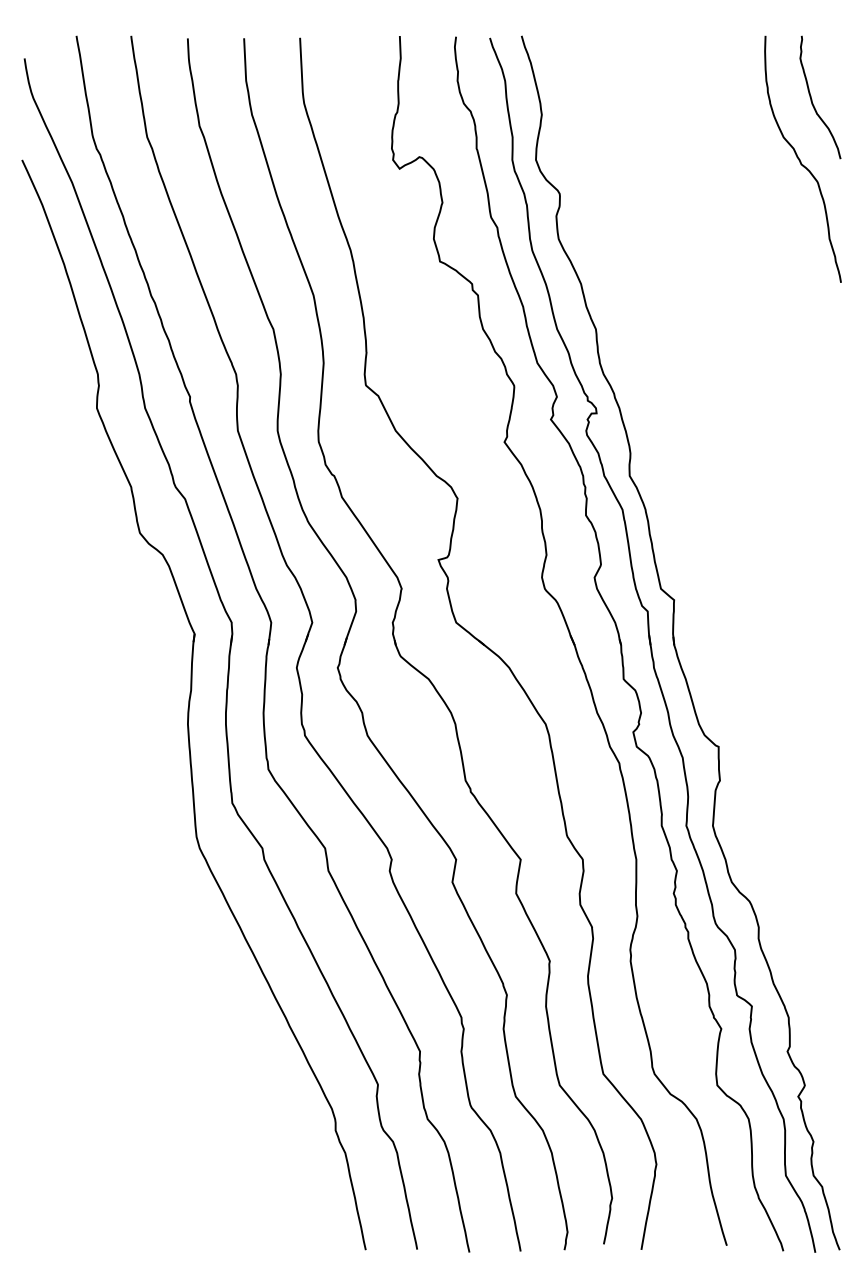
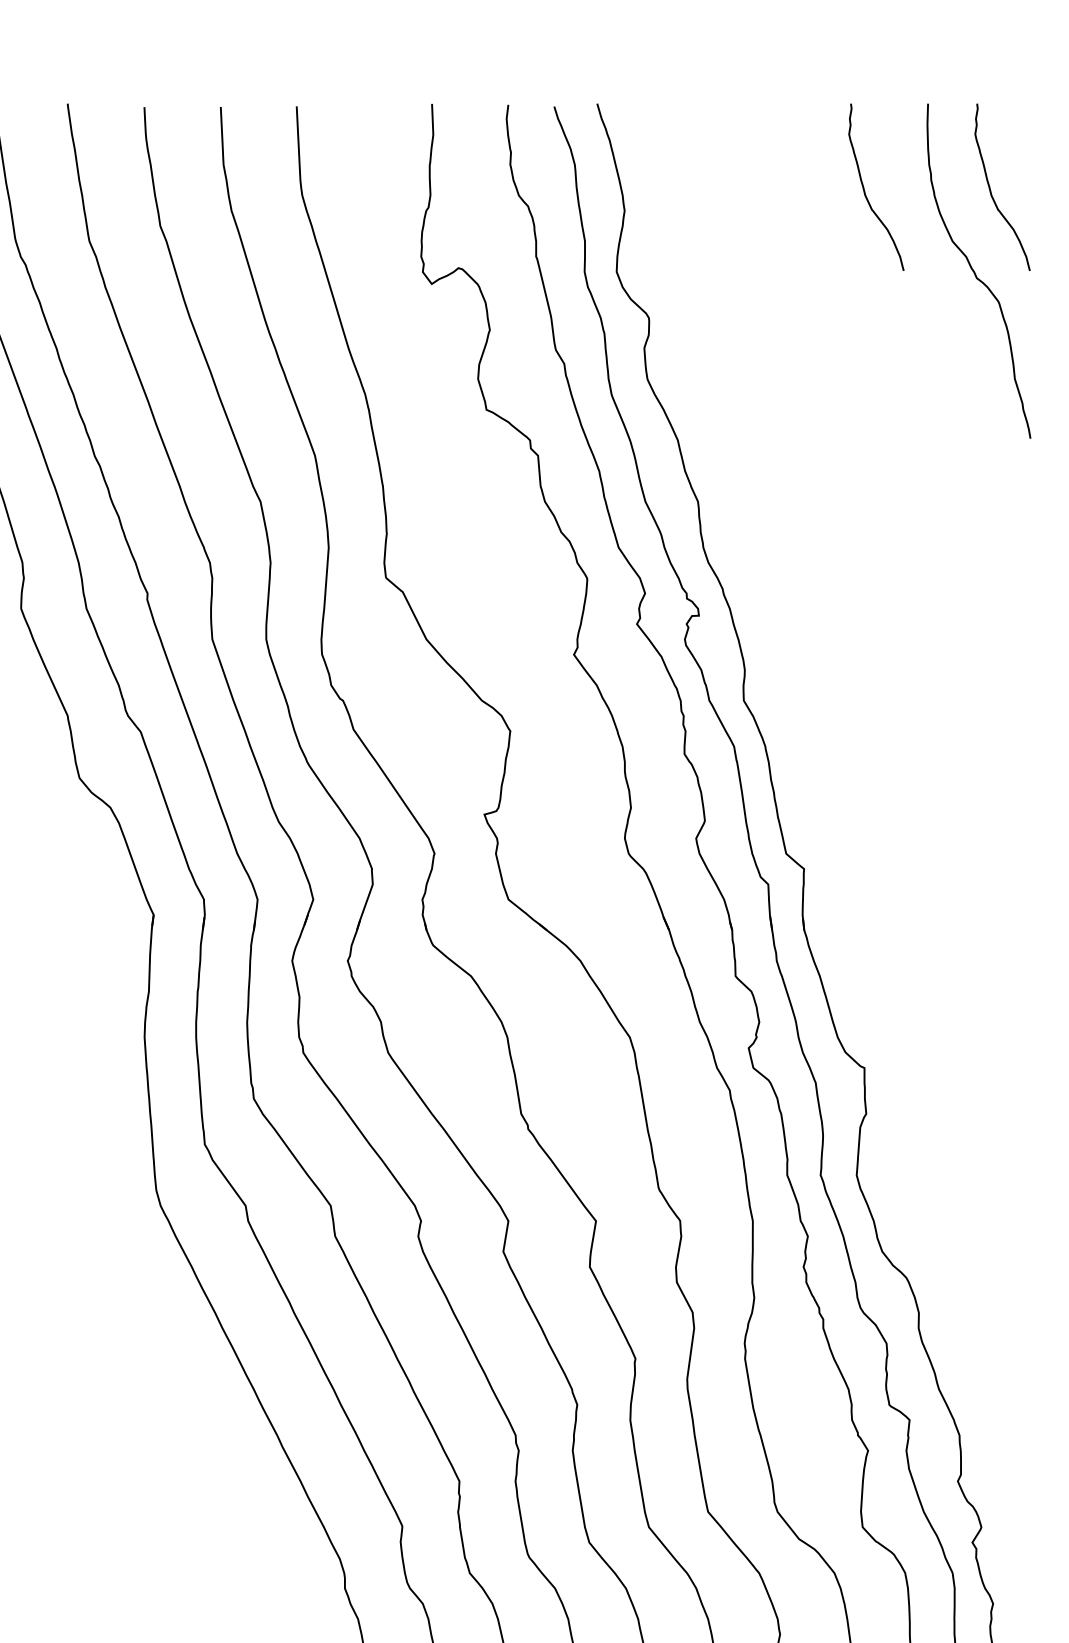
curve: (719, 99) -> (865, 190), added

